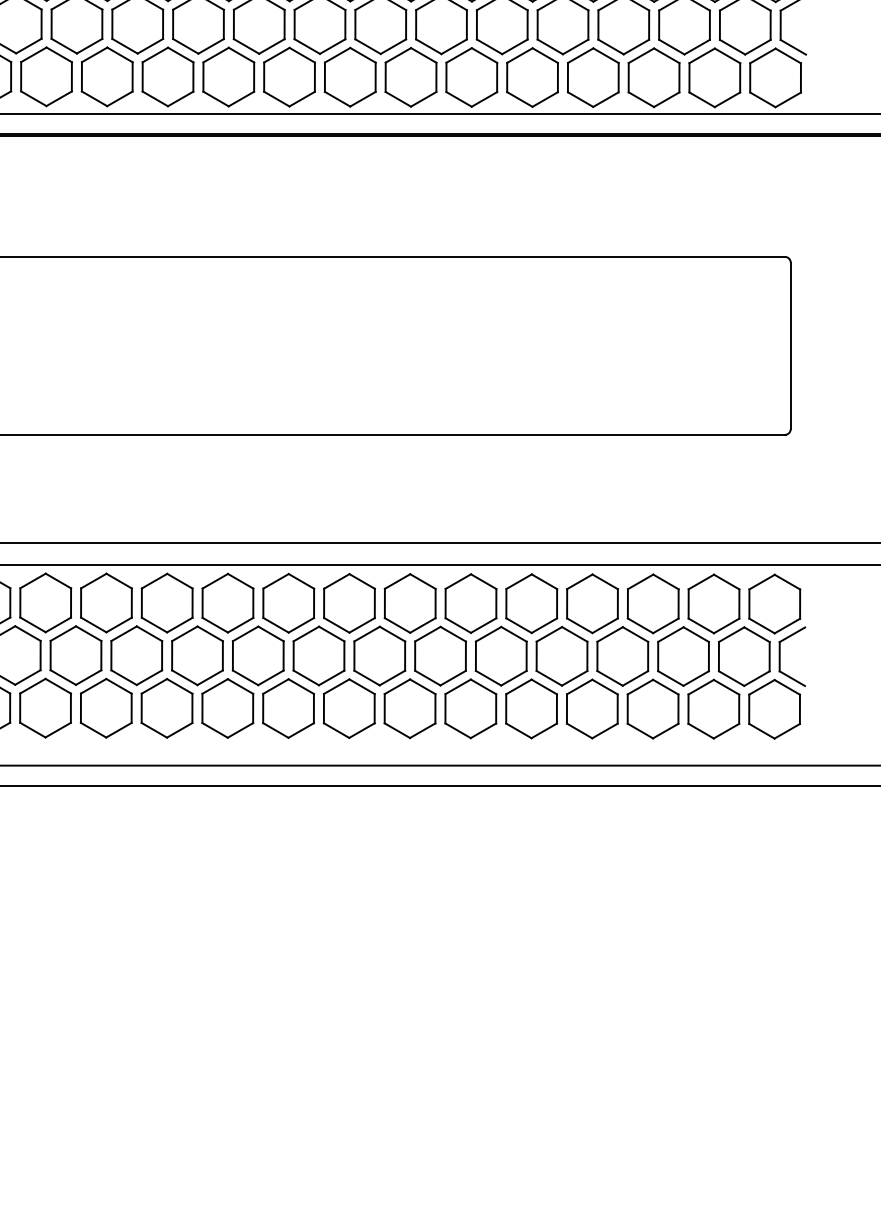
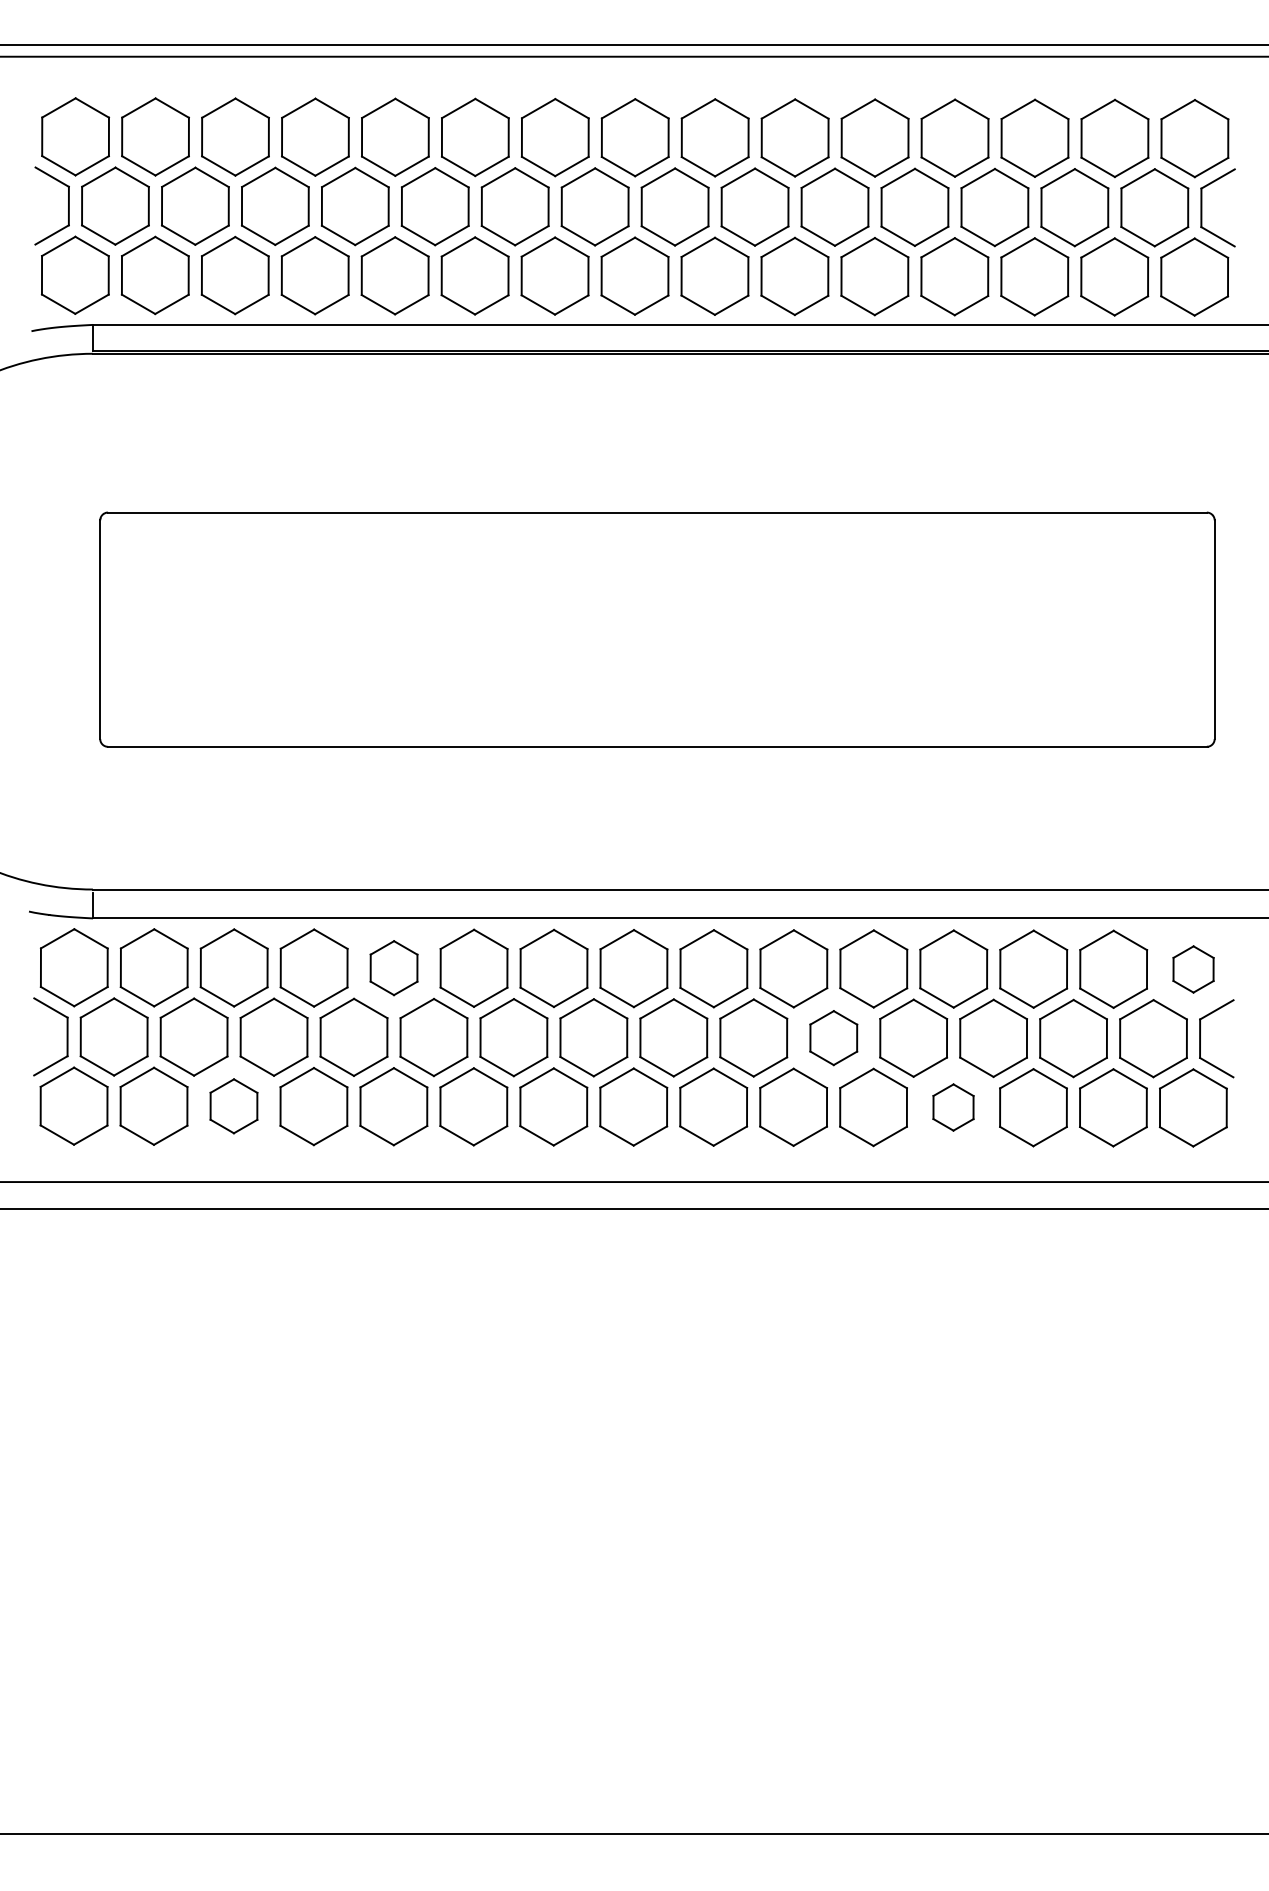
part: (166, 602) -> (393, 967), size x0.7
part: (774, 604) -> (1193, 969), size x0.6
part: (501, 655) -> (833, 1037), size x0.7
part: (45, 707) -> (233, 1105), size x0.7
part: (592, 708) -> (953, 1107), size x0.6

